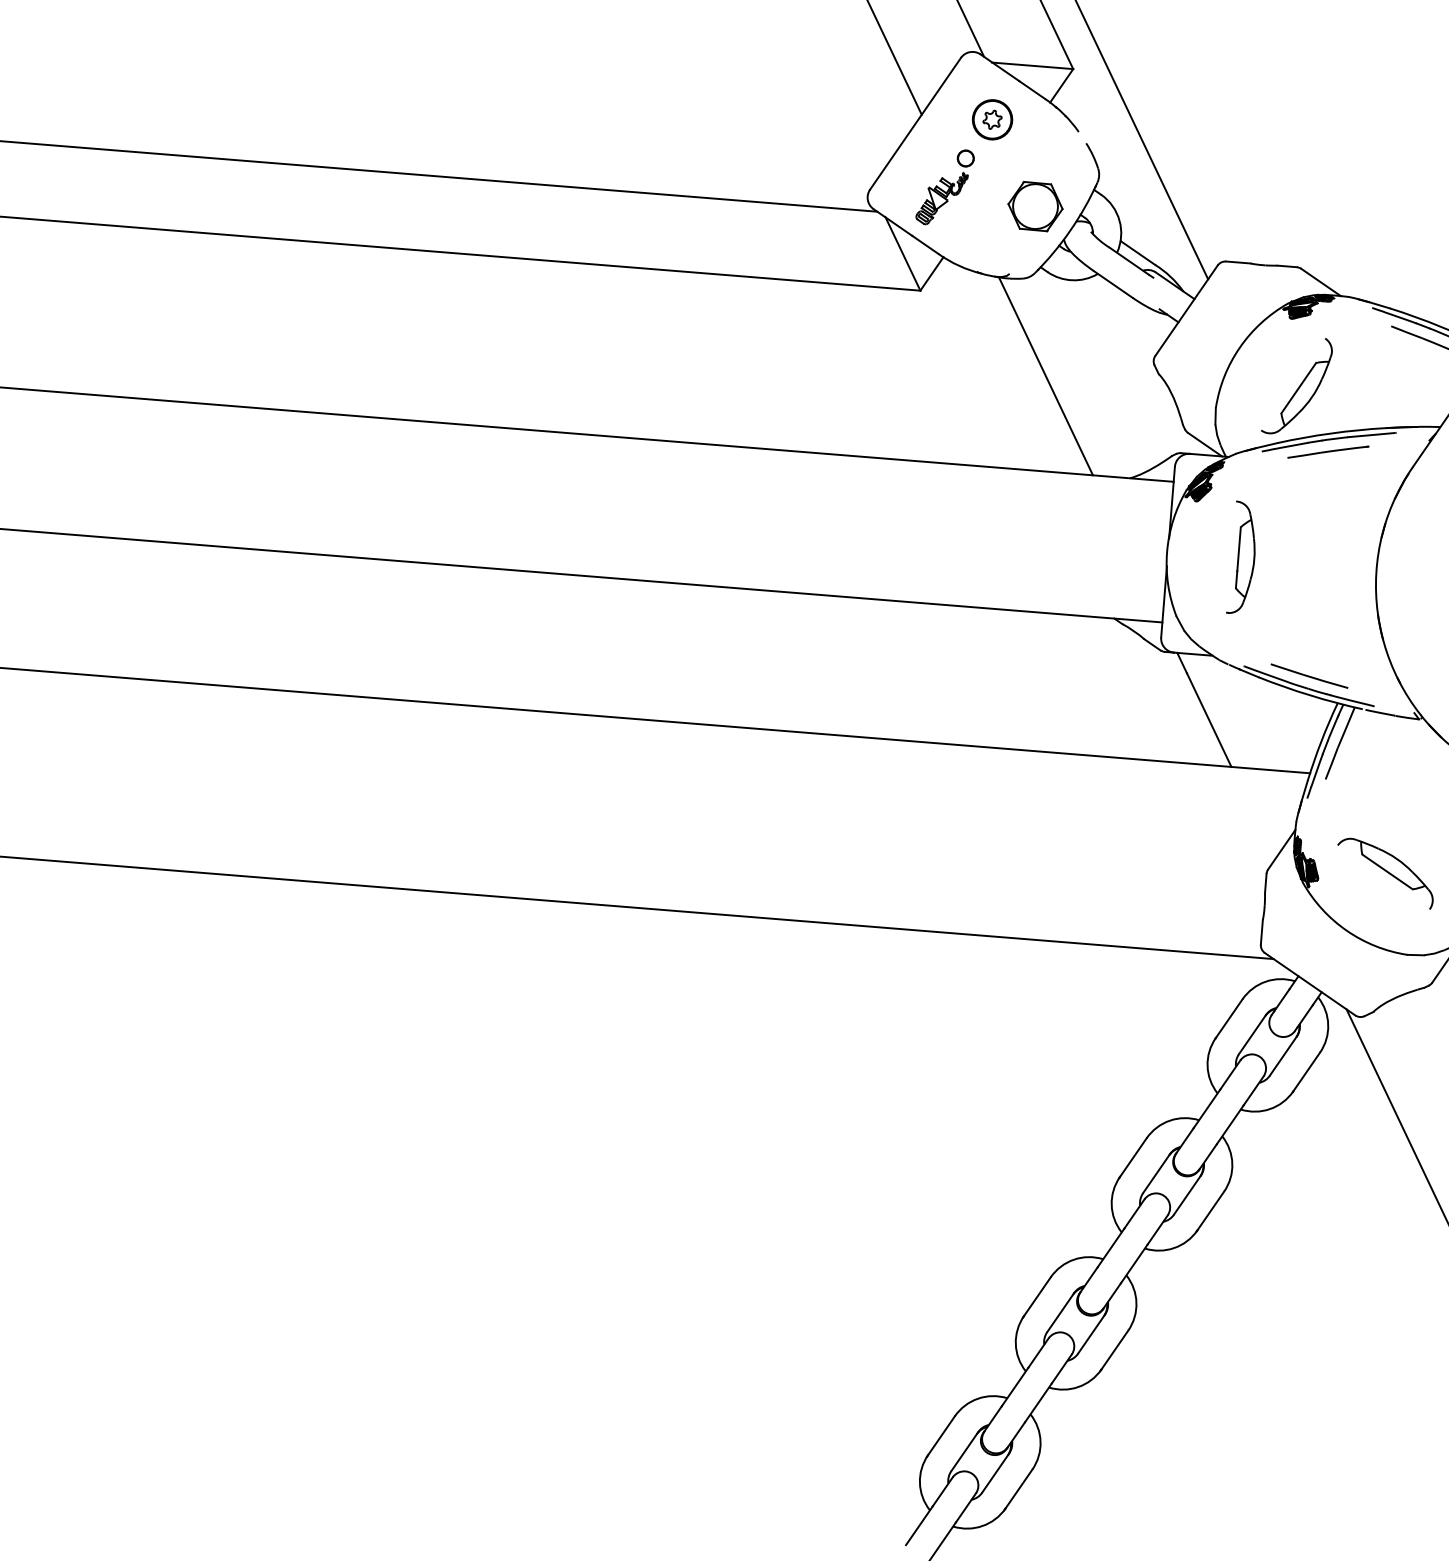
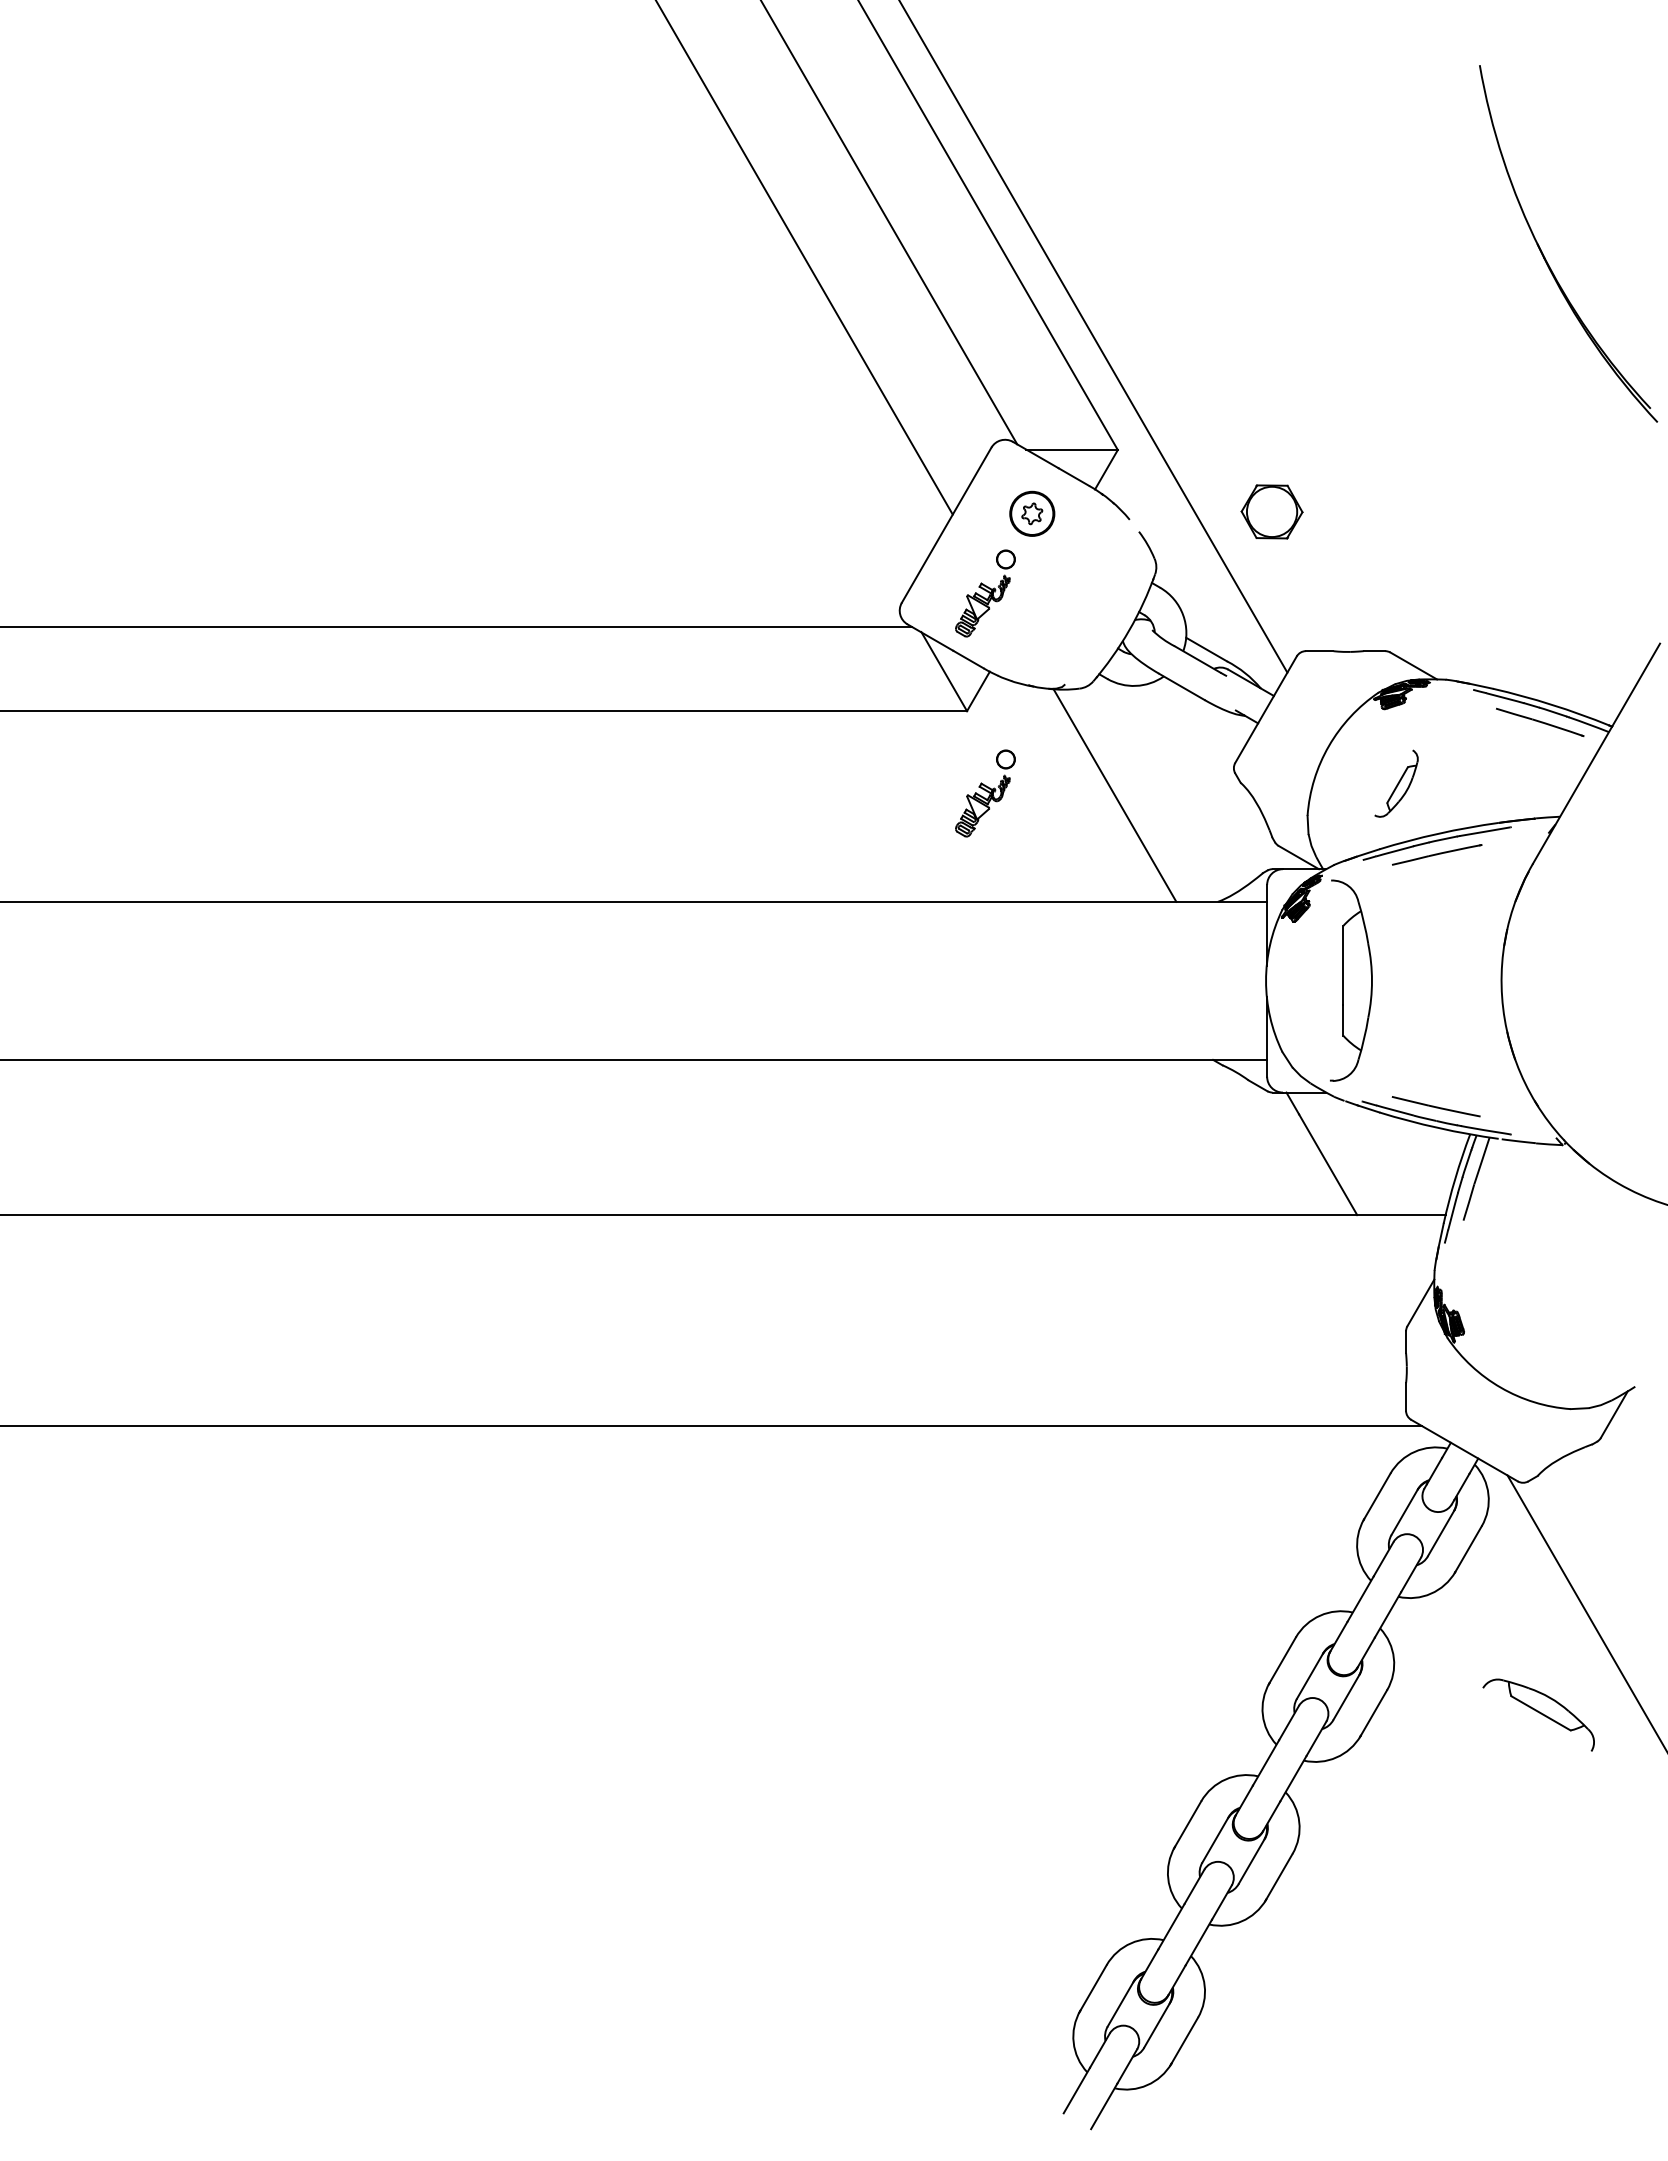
part: (1035, 206) -> (1271, 511), moved
part: (930, 365) -> (985, 793), added
part: (1297, 385) -> (1396, 783), size x0.6
part: (1242, 557) -> (1350, 980), size x1.6
part: (1385, 872) -> (1538, 1714), moved

